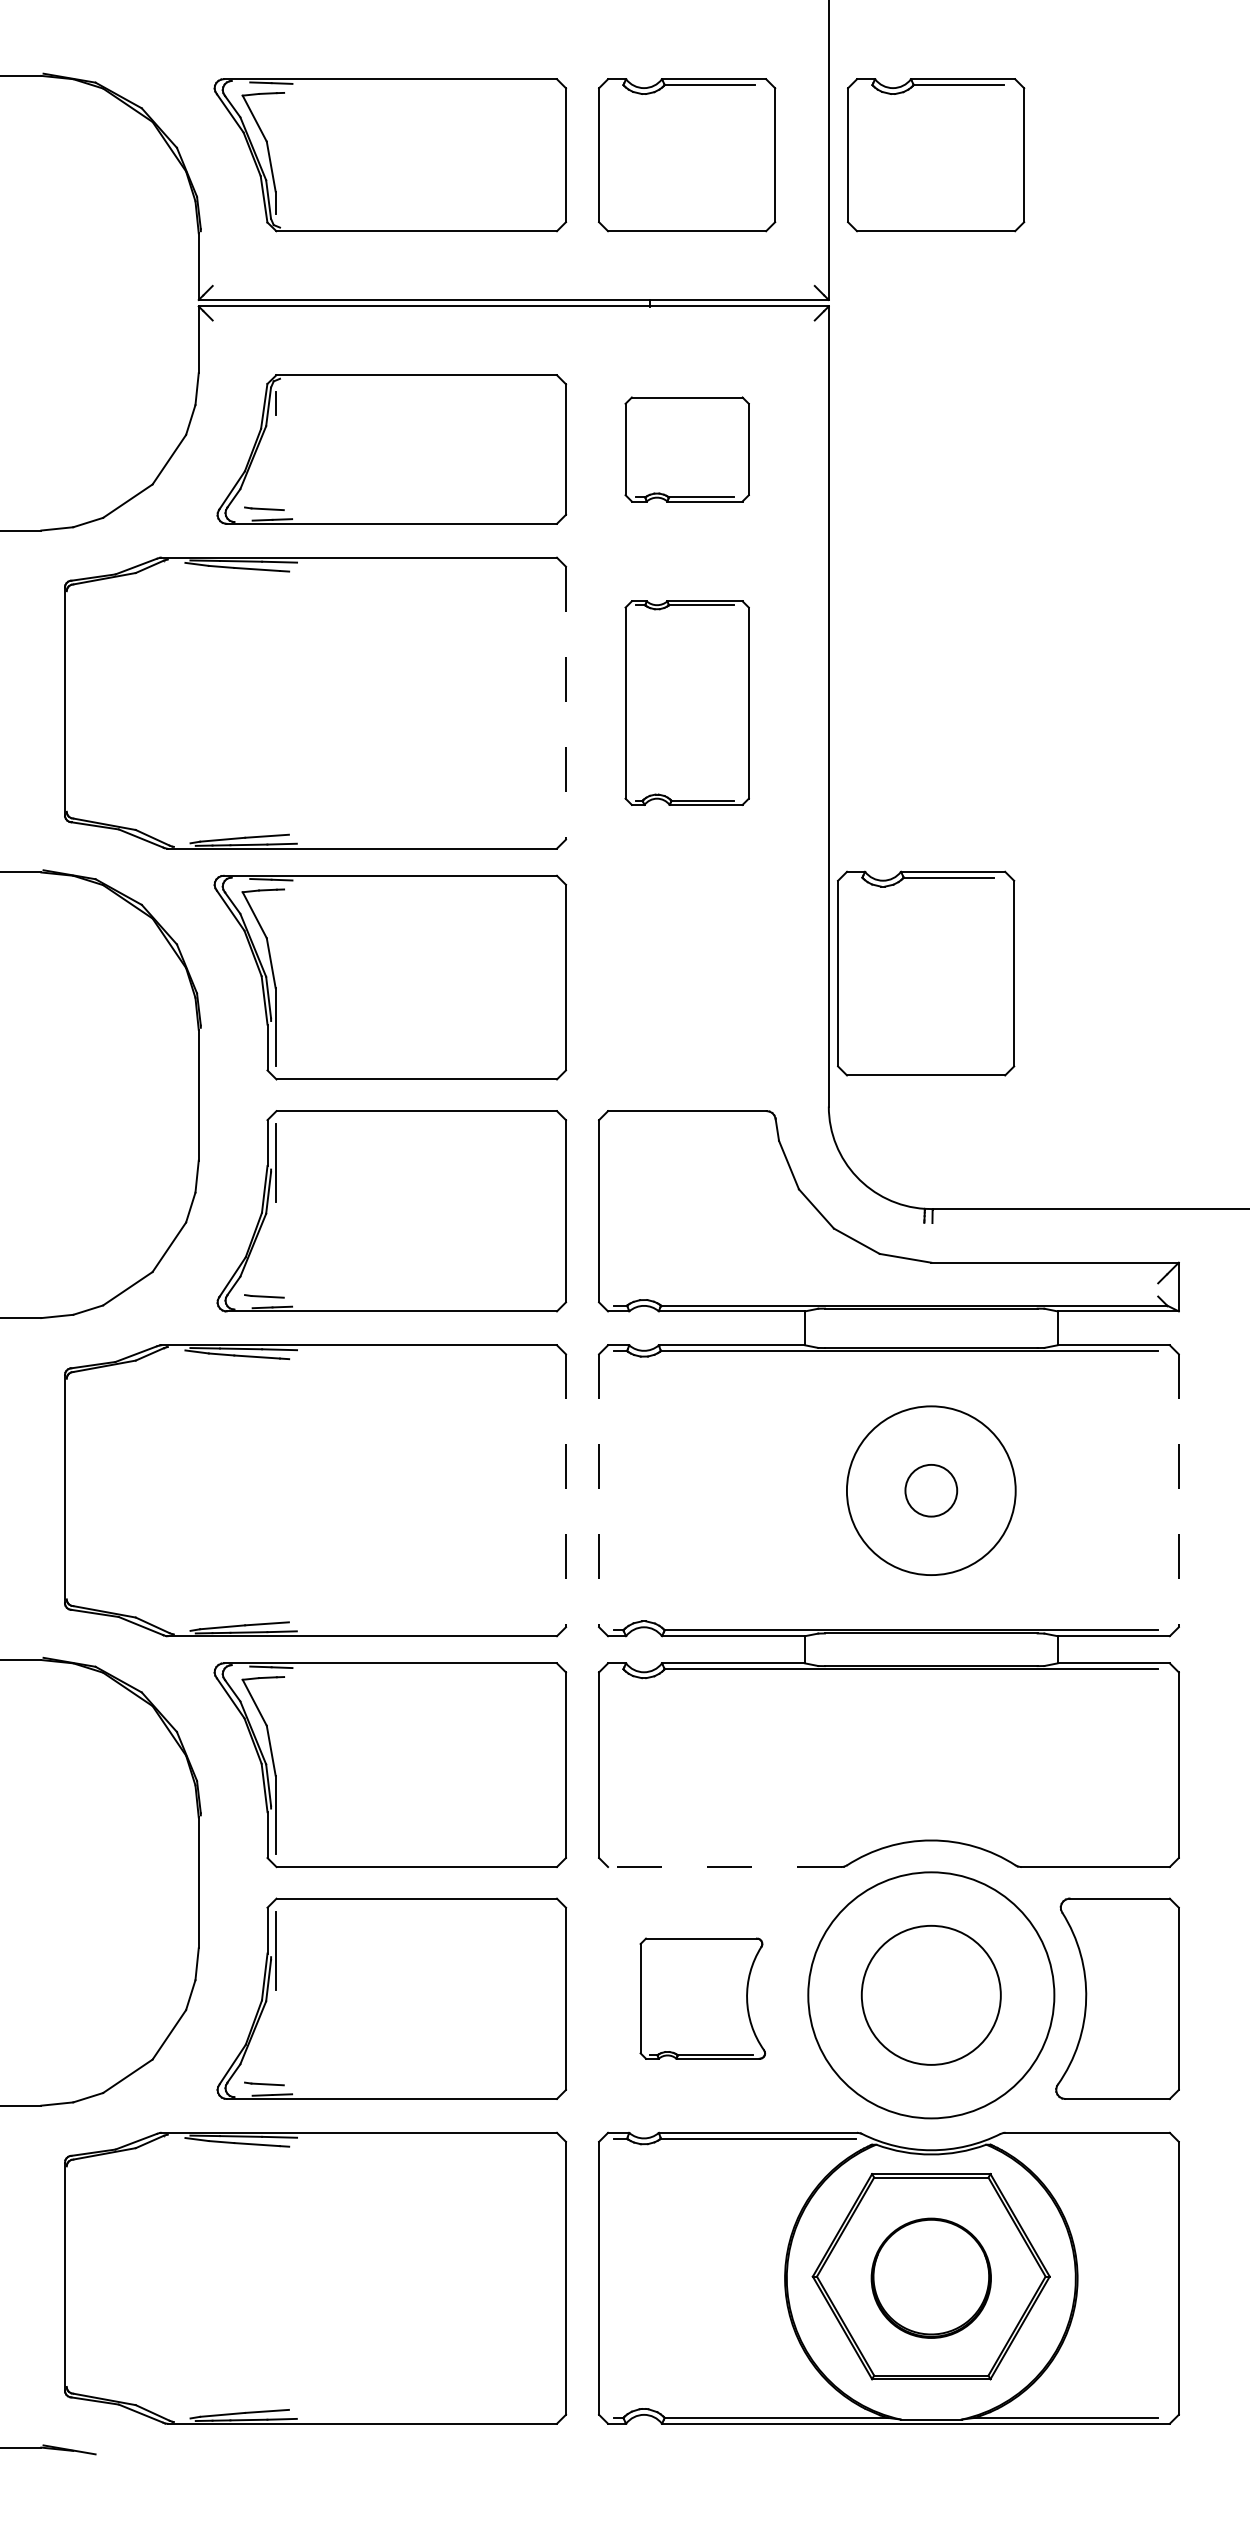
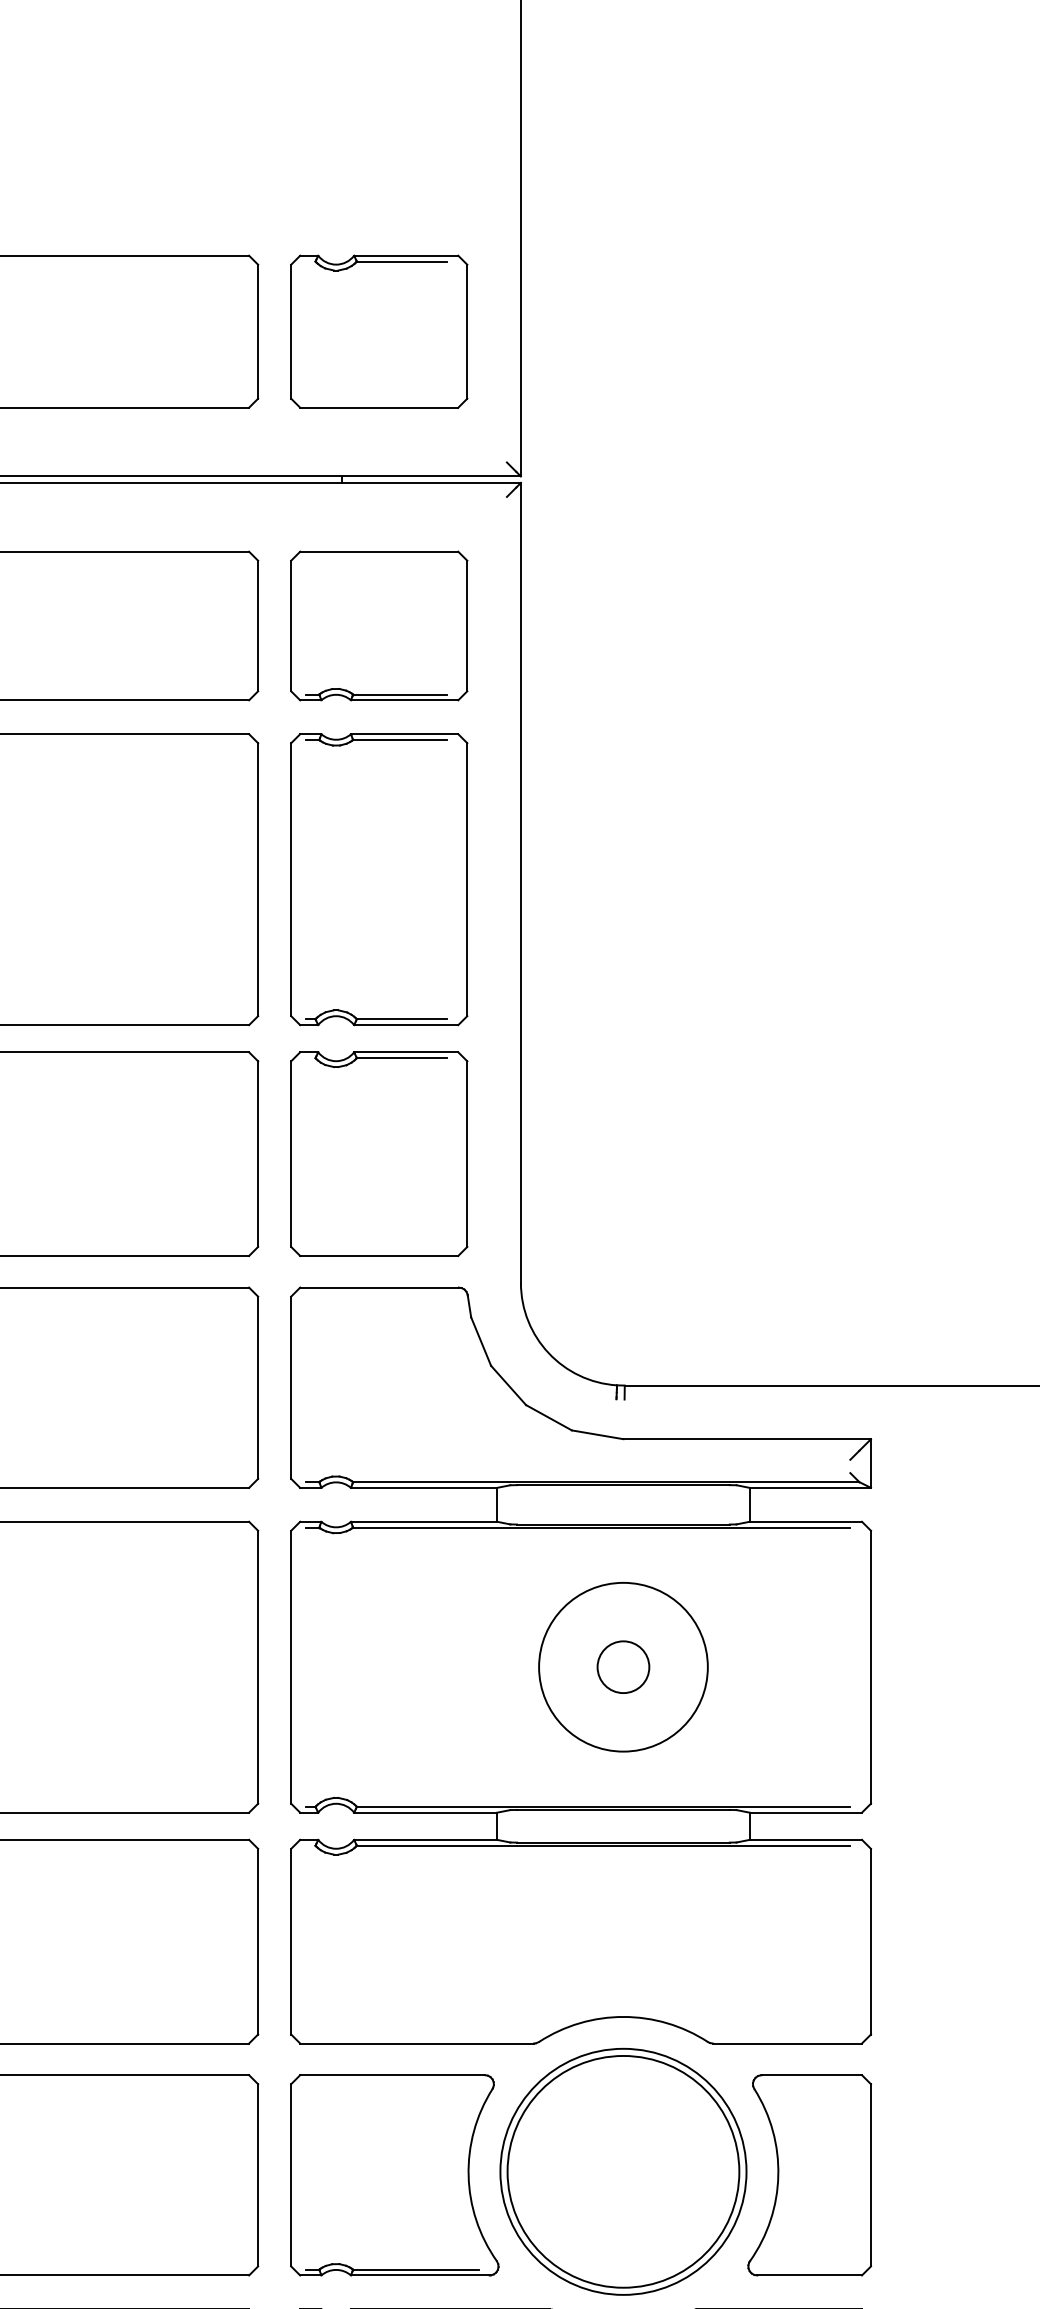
part: (936, 155) -> (628, 331), removed
part: (687, 449) -> (379, 625), size x1.43
part: (687, 702) -> (379, 878), size x1.43
line: (565, 703) -> (257, 879), dashed -> solid
part: (926, 973) -> (379, 1153), moved
line: (565, 1491) -> (257, 1667), dashed -> solid
line: (599, 1491) -> (291, 1667), dashed -> solid
line: (1178, 1491) -> (870, 1667), dashed -> solid
line: (724, 1867) -> (416, 2043), dashed -> solid
circle: (931, 1995) -> (623, 2171), size x1.67
part: (702, 1998) -> (394, 2174), size x1.67

